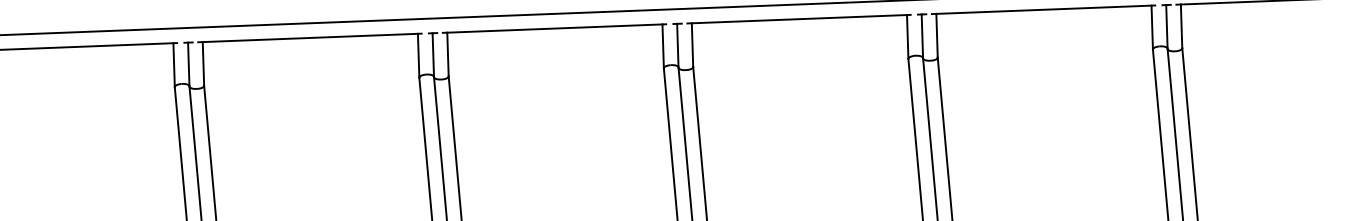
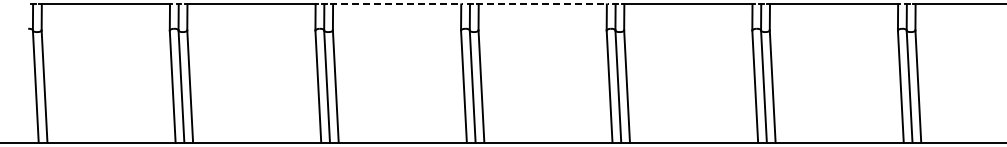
line: (554, 28) -> (542, 4), solid -> dashed
line: (309, 38) -> (396, 4), solid -> dashed

